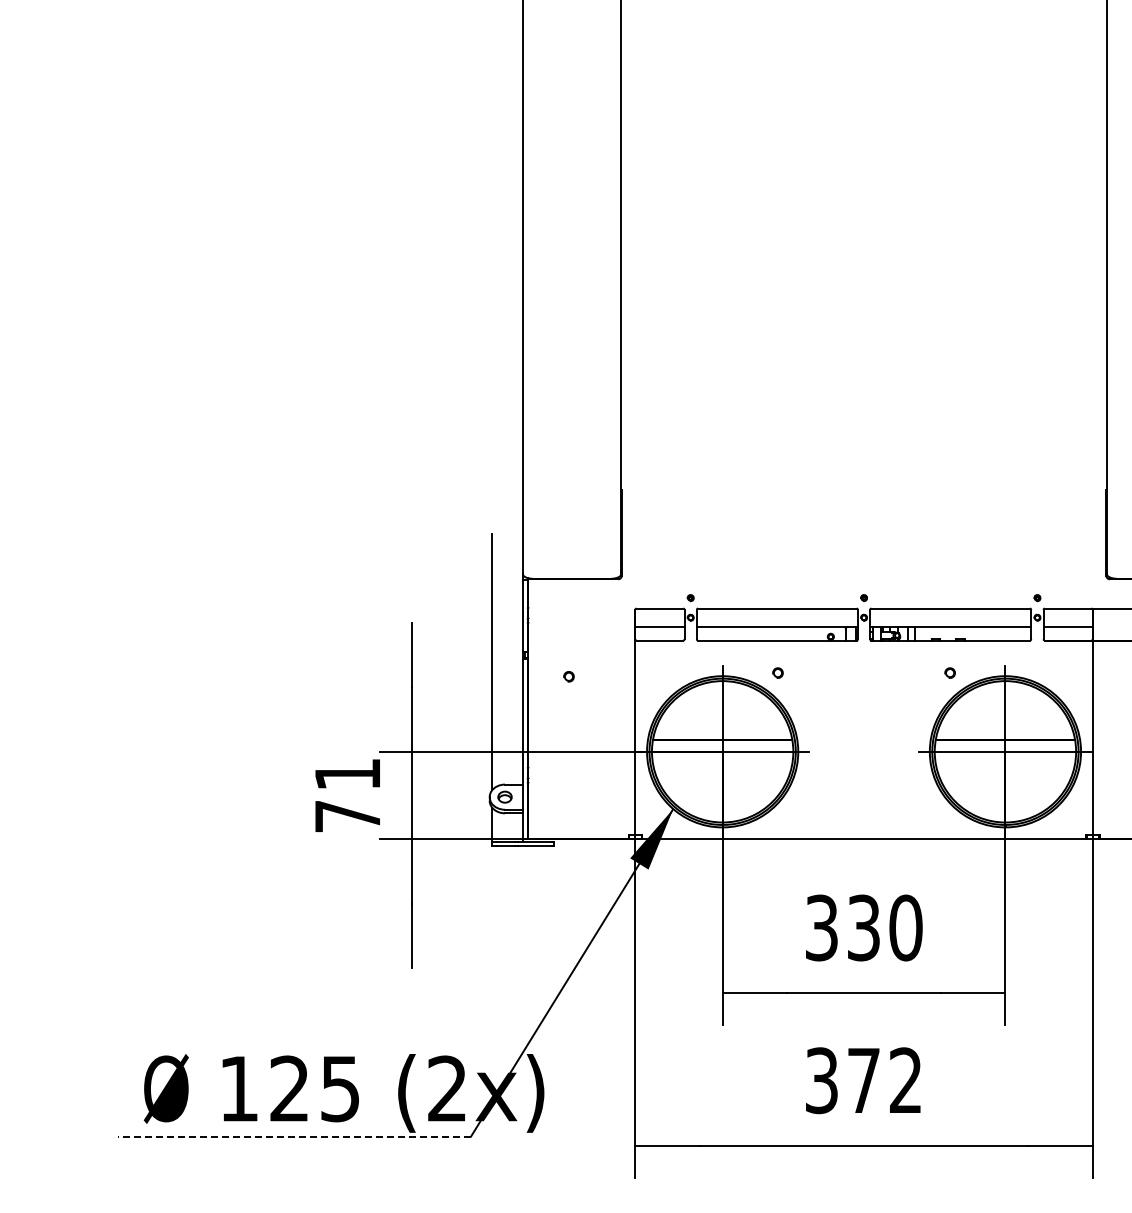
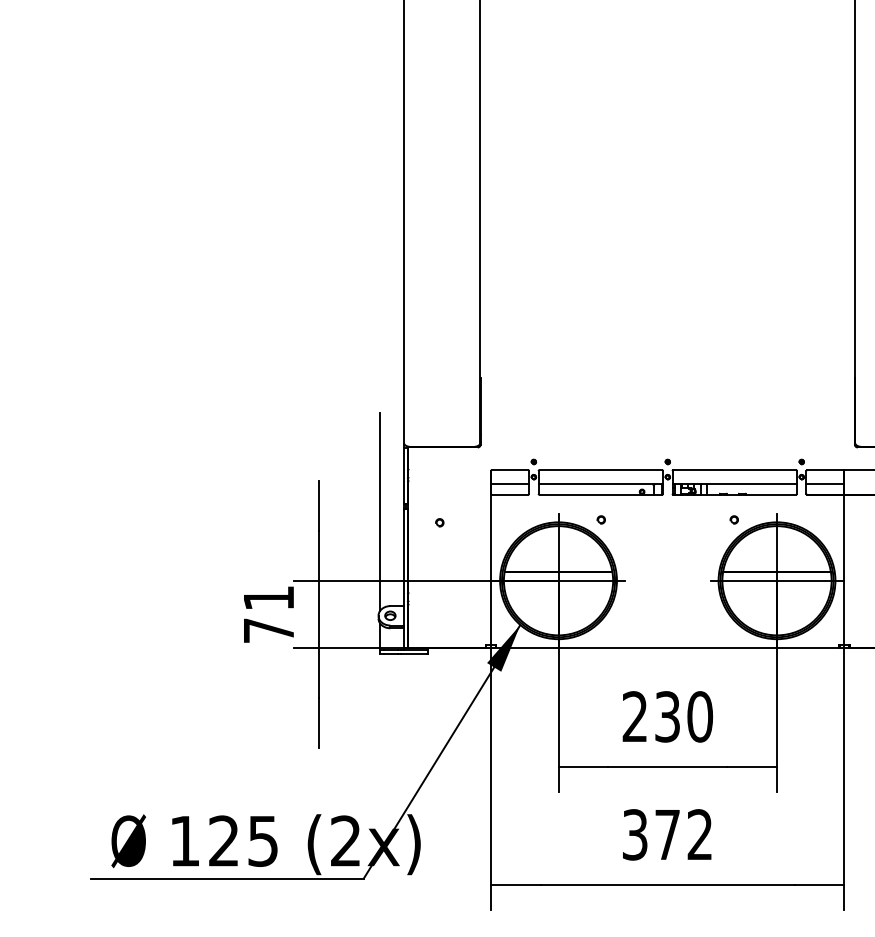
text: (821, 927) -> (634, 716), 330 -> 230
line: (293, 1137) -> (226, 878), dashed -> solid

